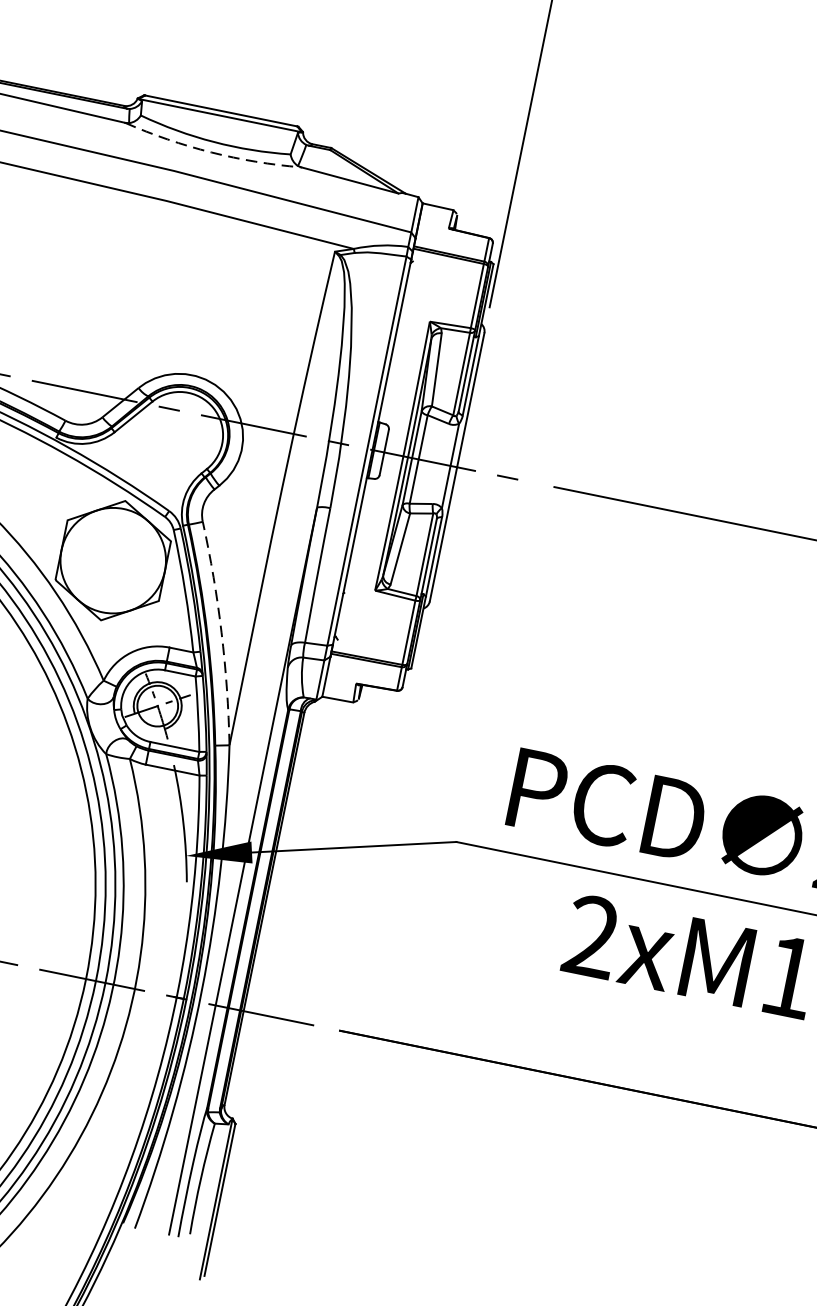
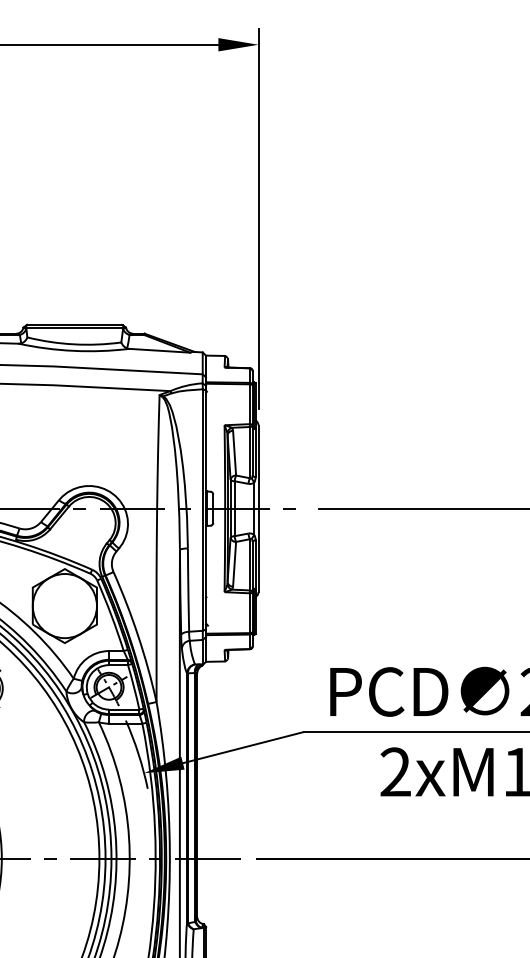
arc: (210, 151) -> (73, 350), dashed -> solid
arc: (221, 633) -> (138, 636), dashed -> solid

